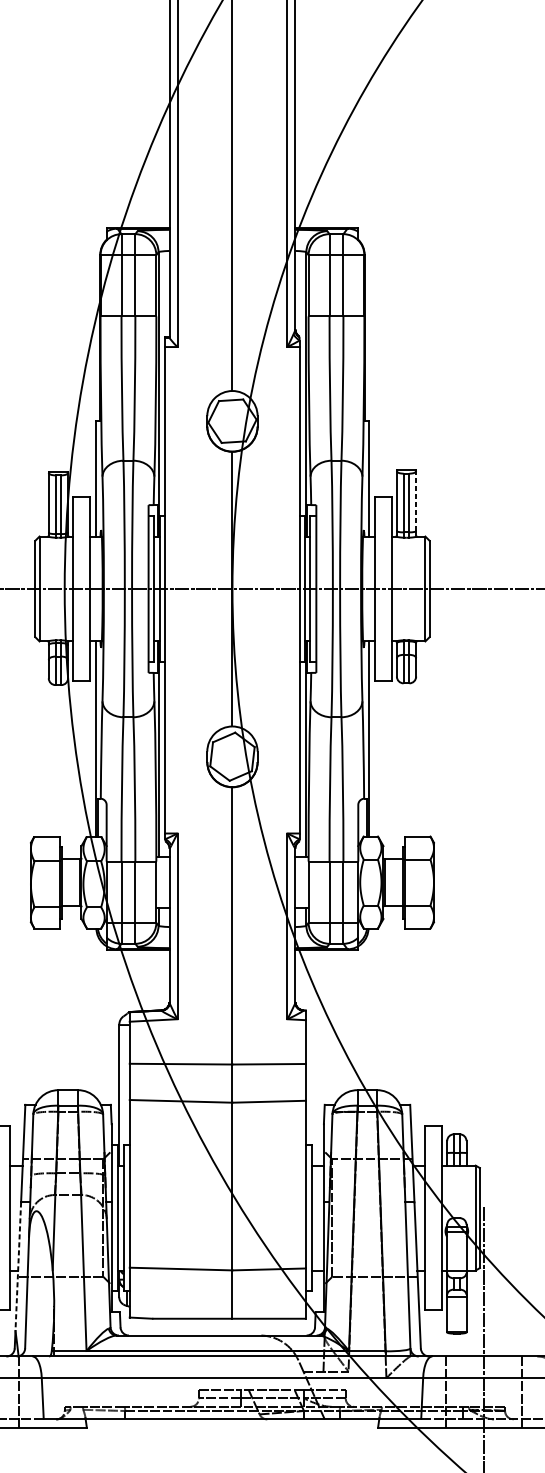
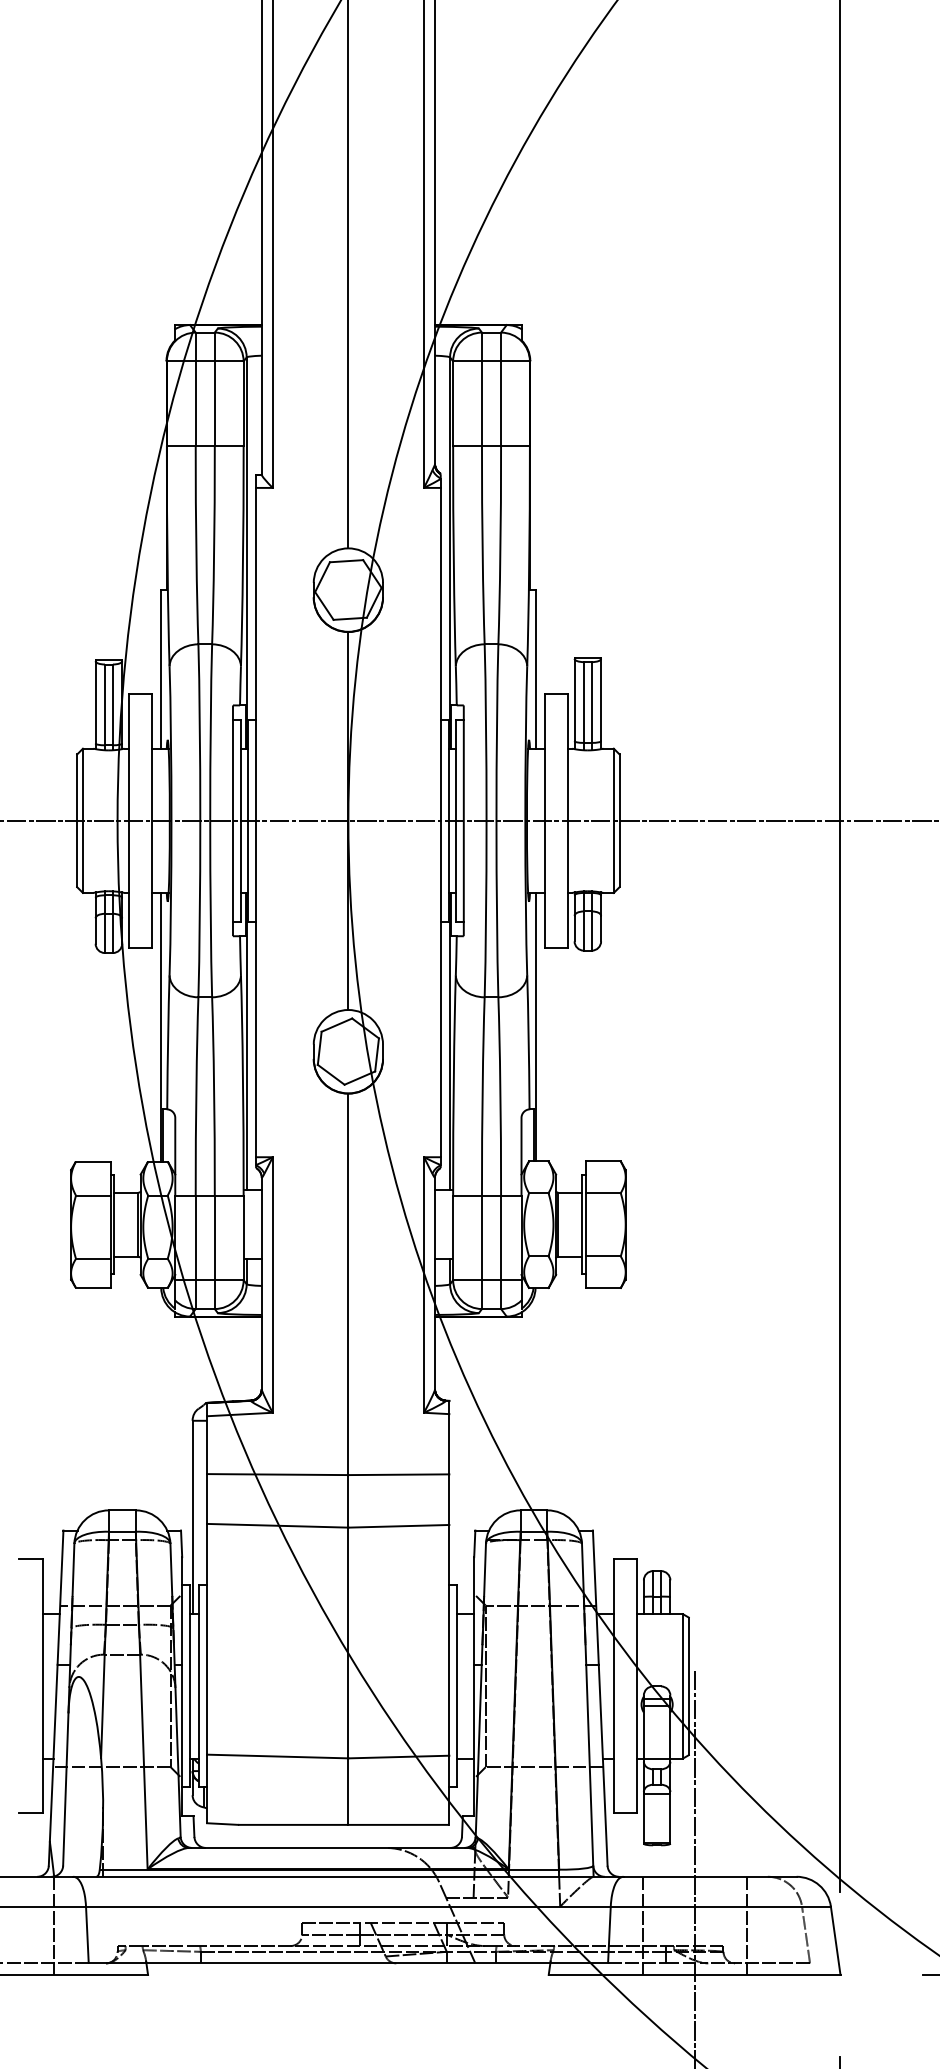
line: (416, 500) -> (601, 699), dashed -> solid
line: (18, 1266) -> (53, 1753), dashed -> solid

